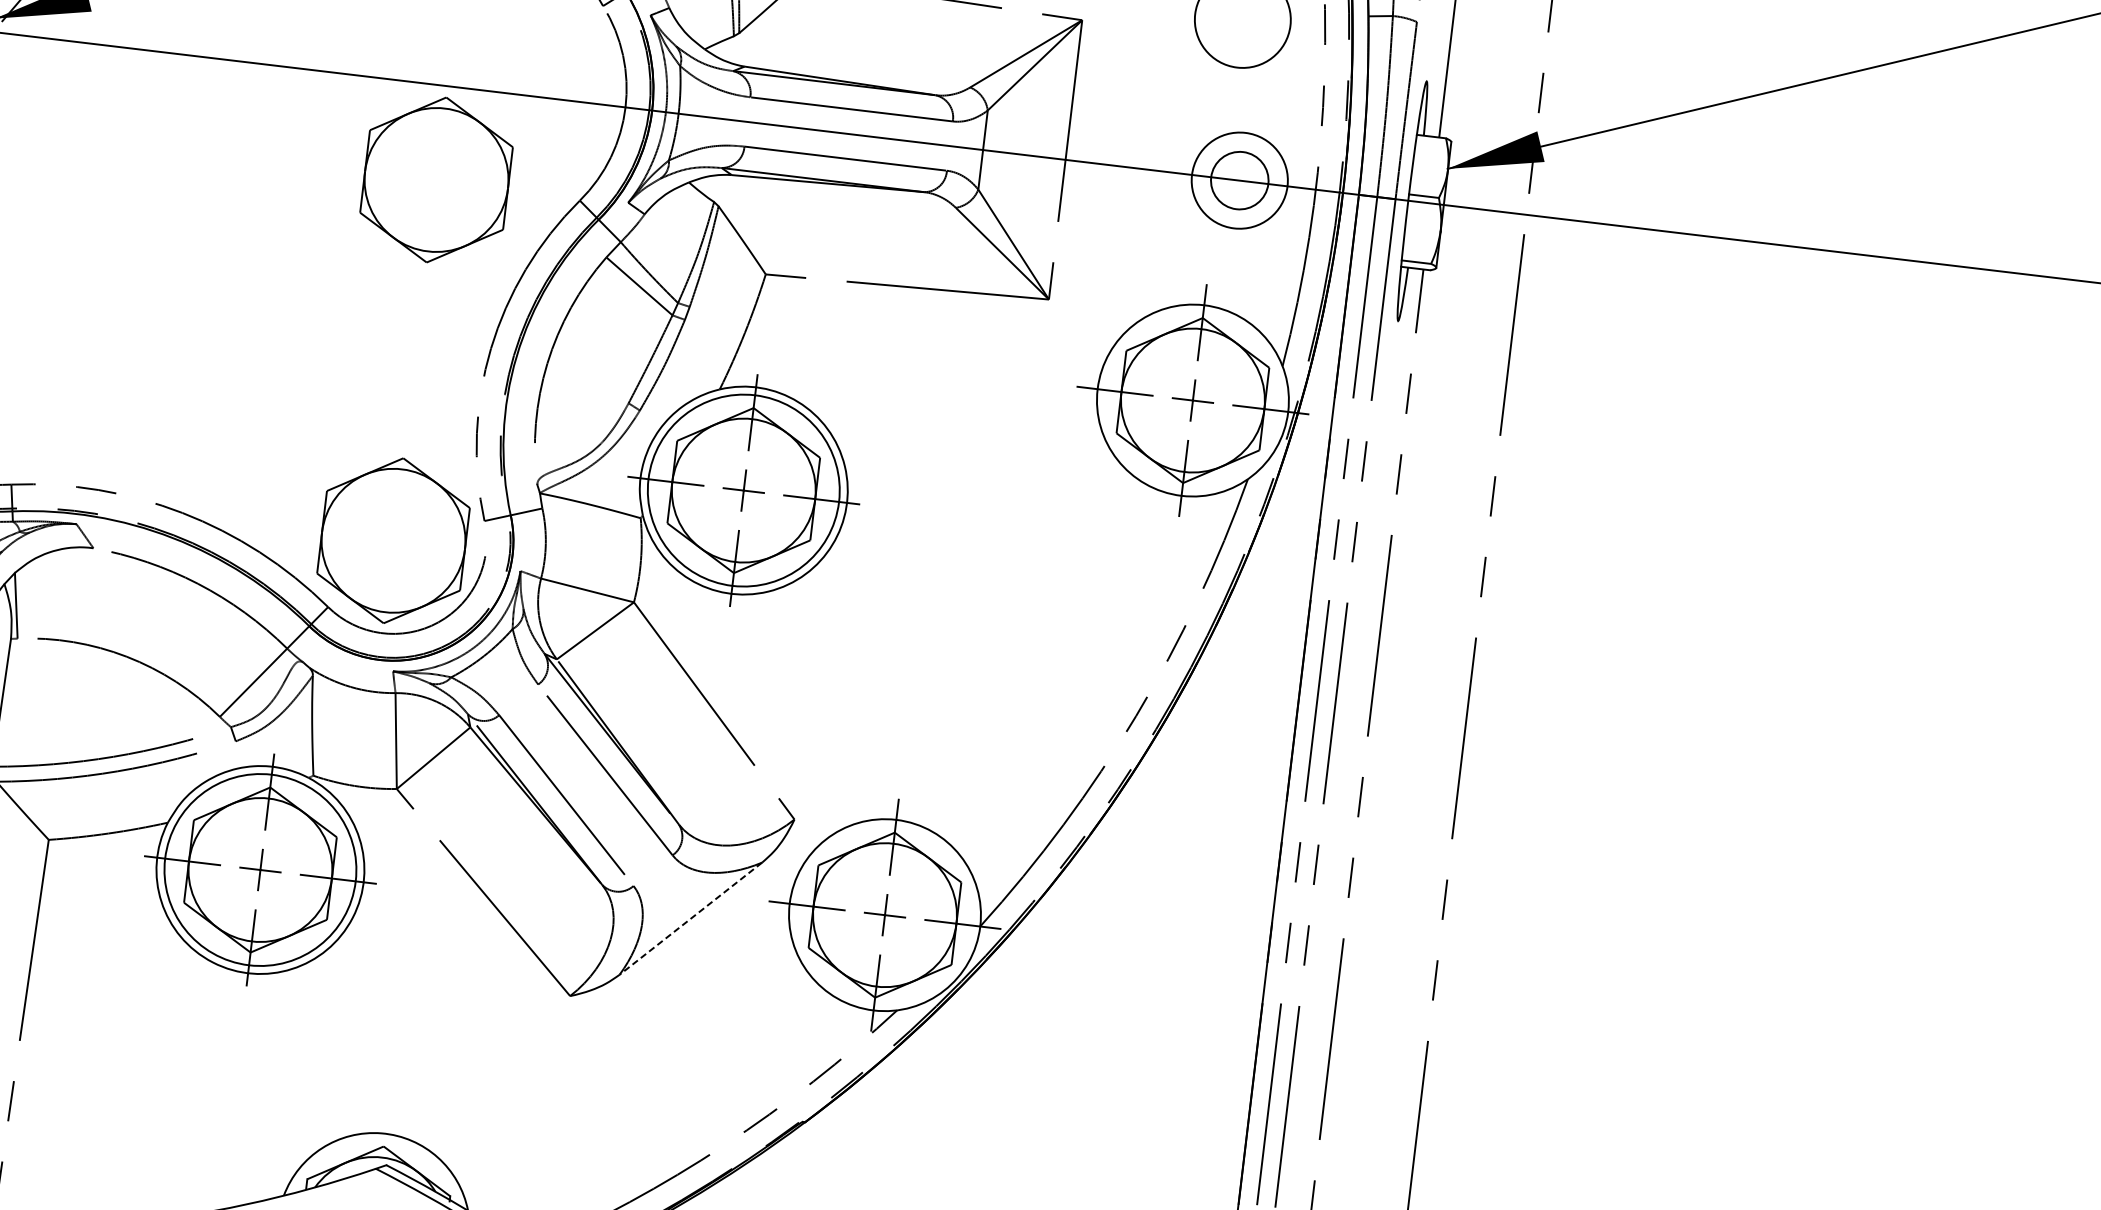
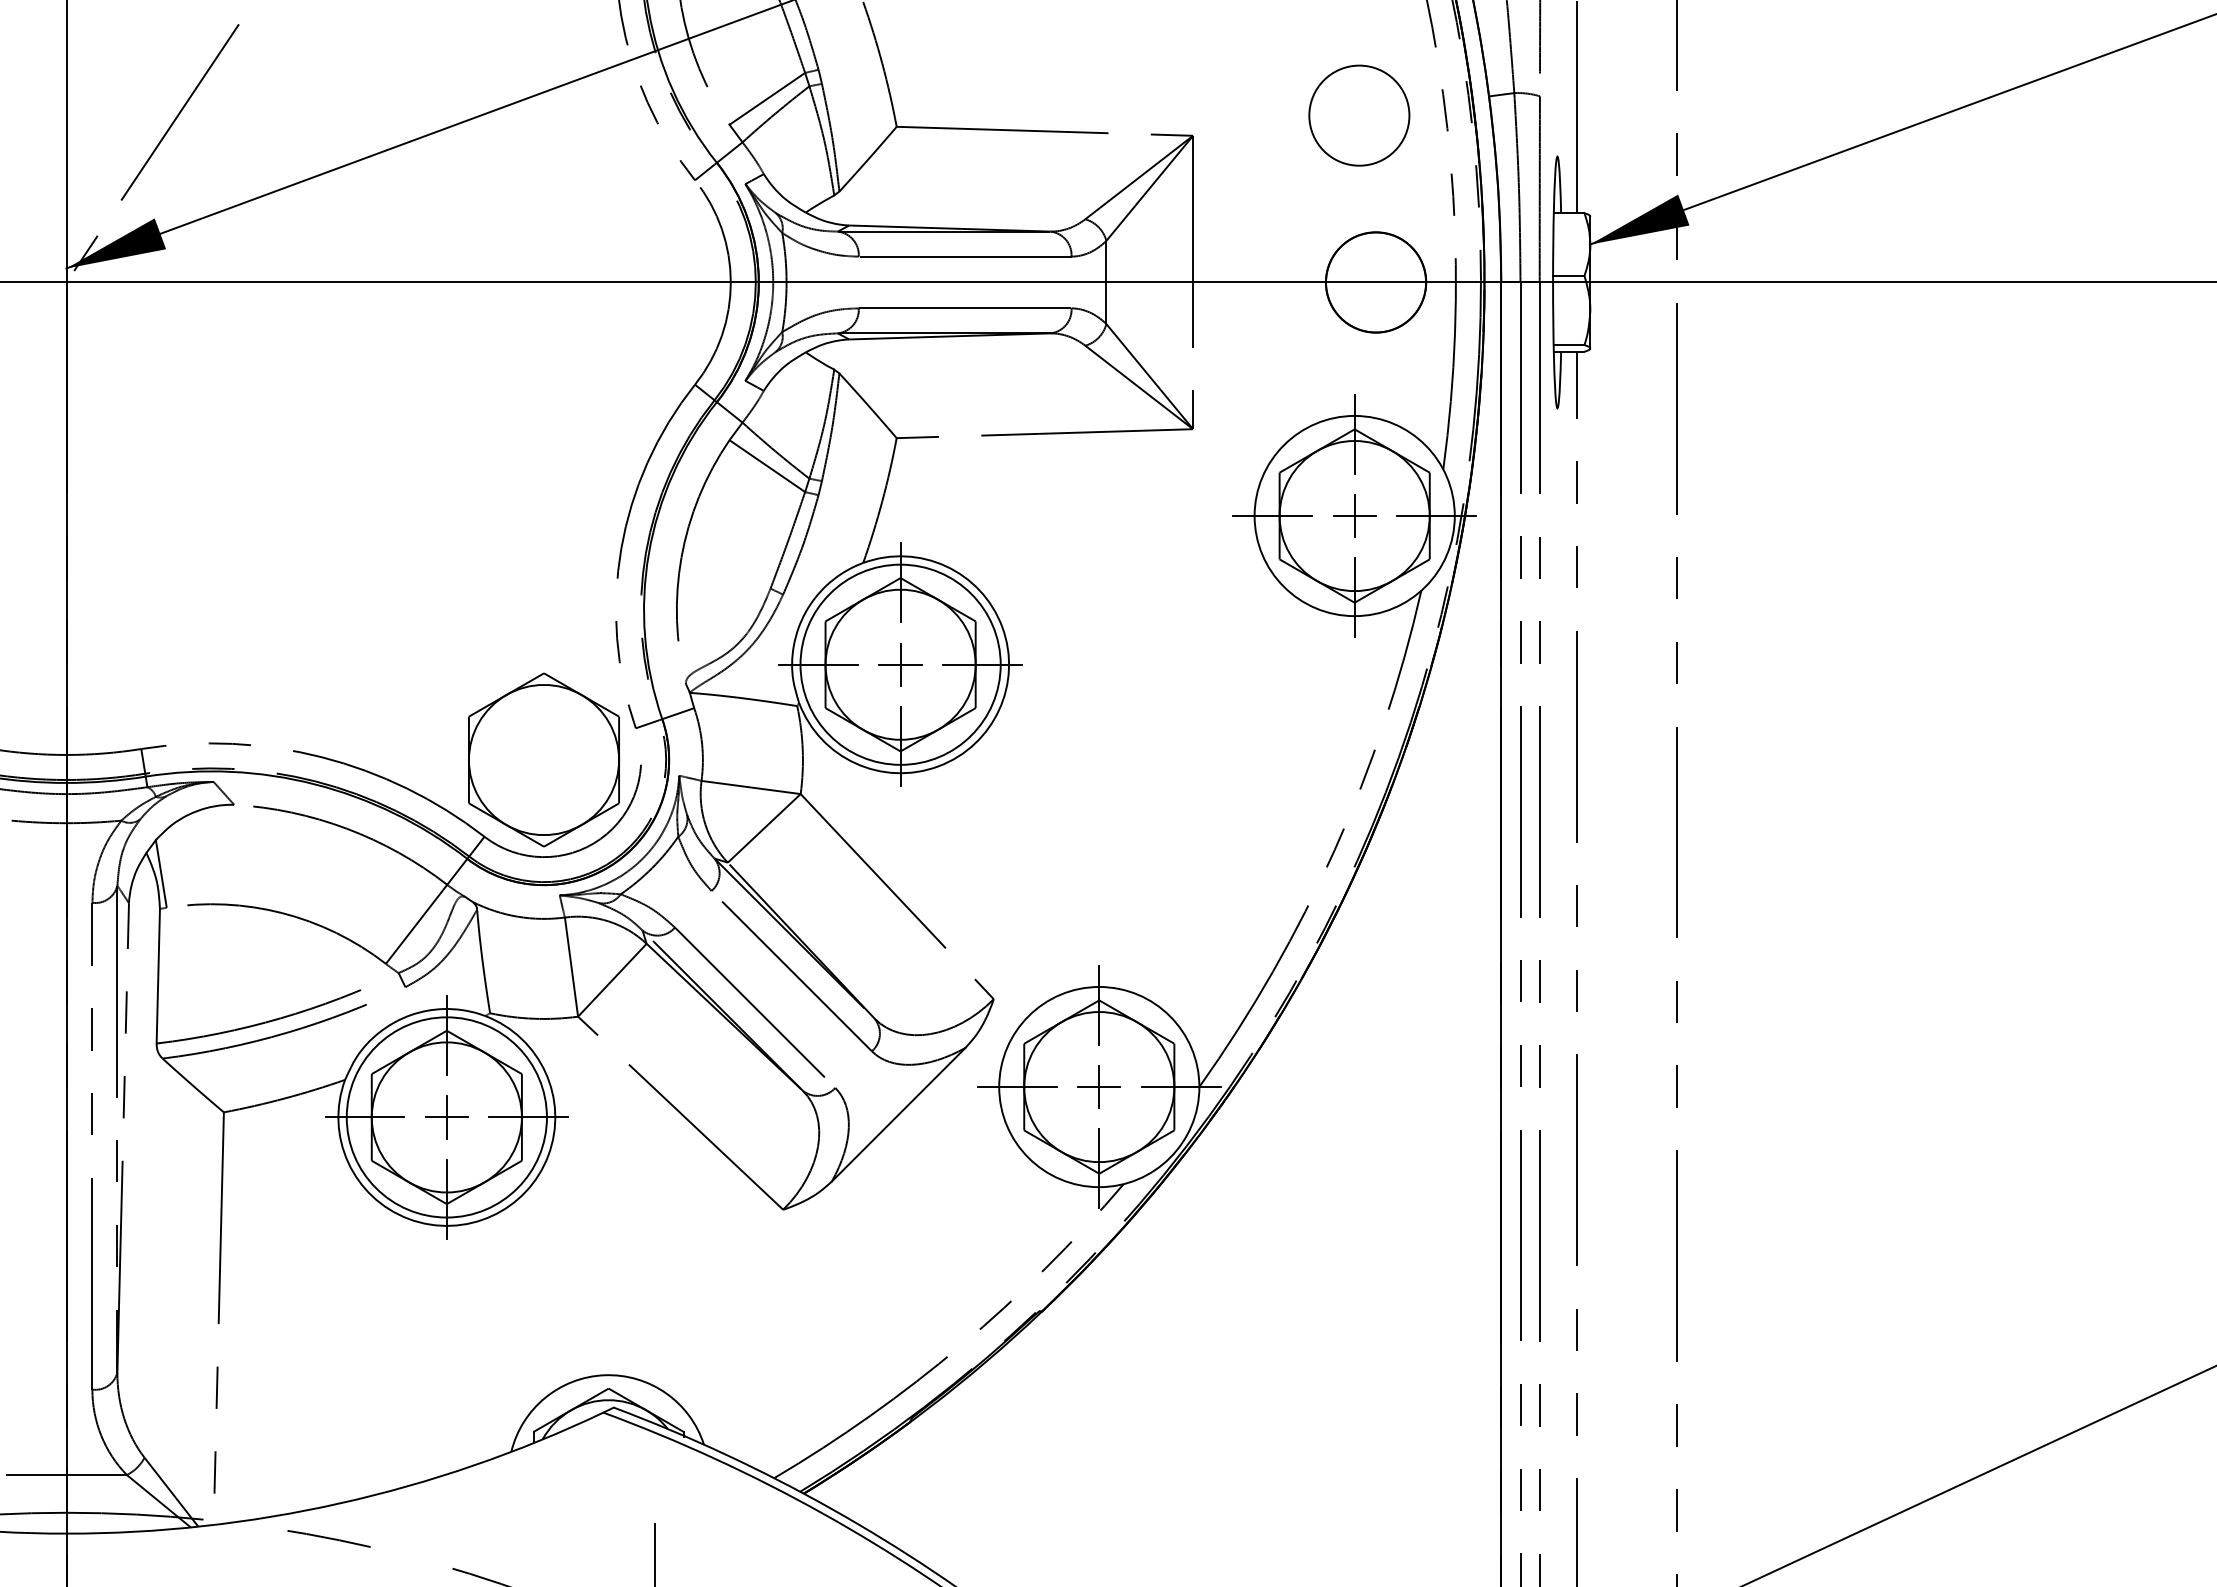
part: (437, 179) -> (544, 380), removed
circle: (1240, 180) -> (1376, 282), size x1.67
line: (690, 918) -> (898, 1114), dashed -> solid

